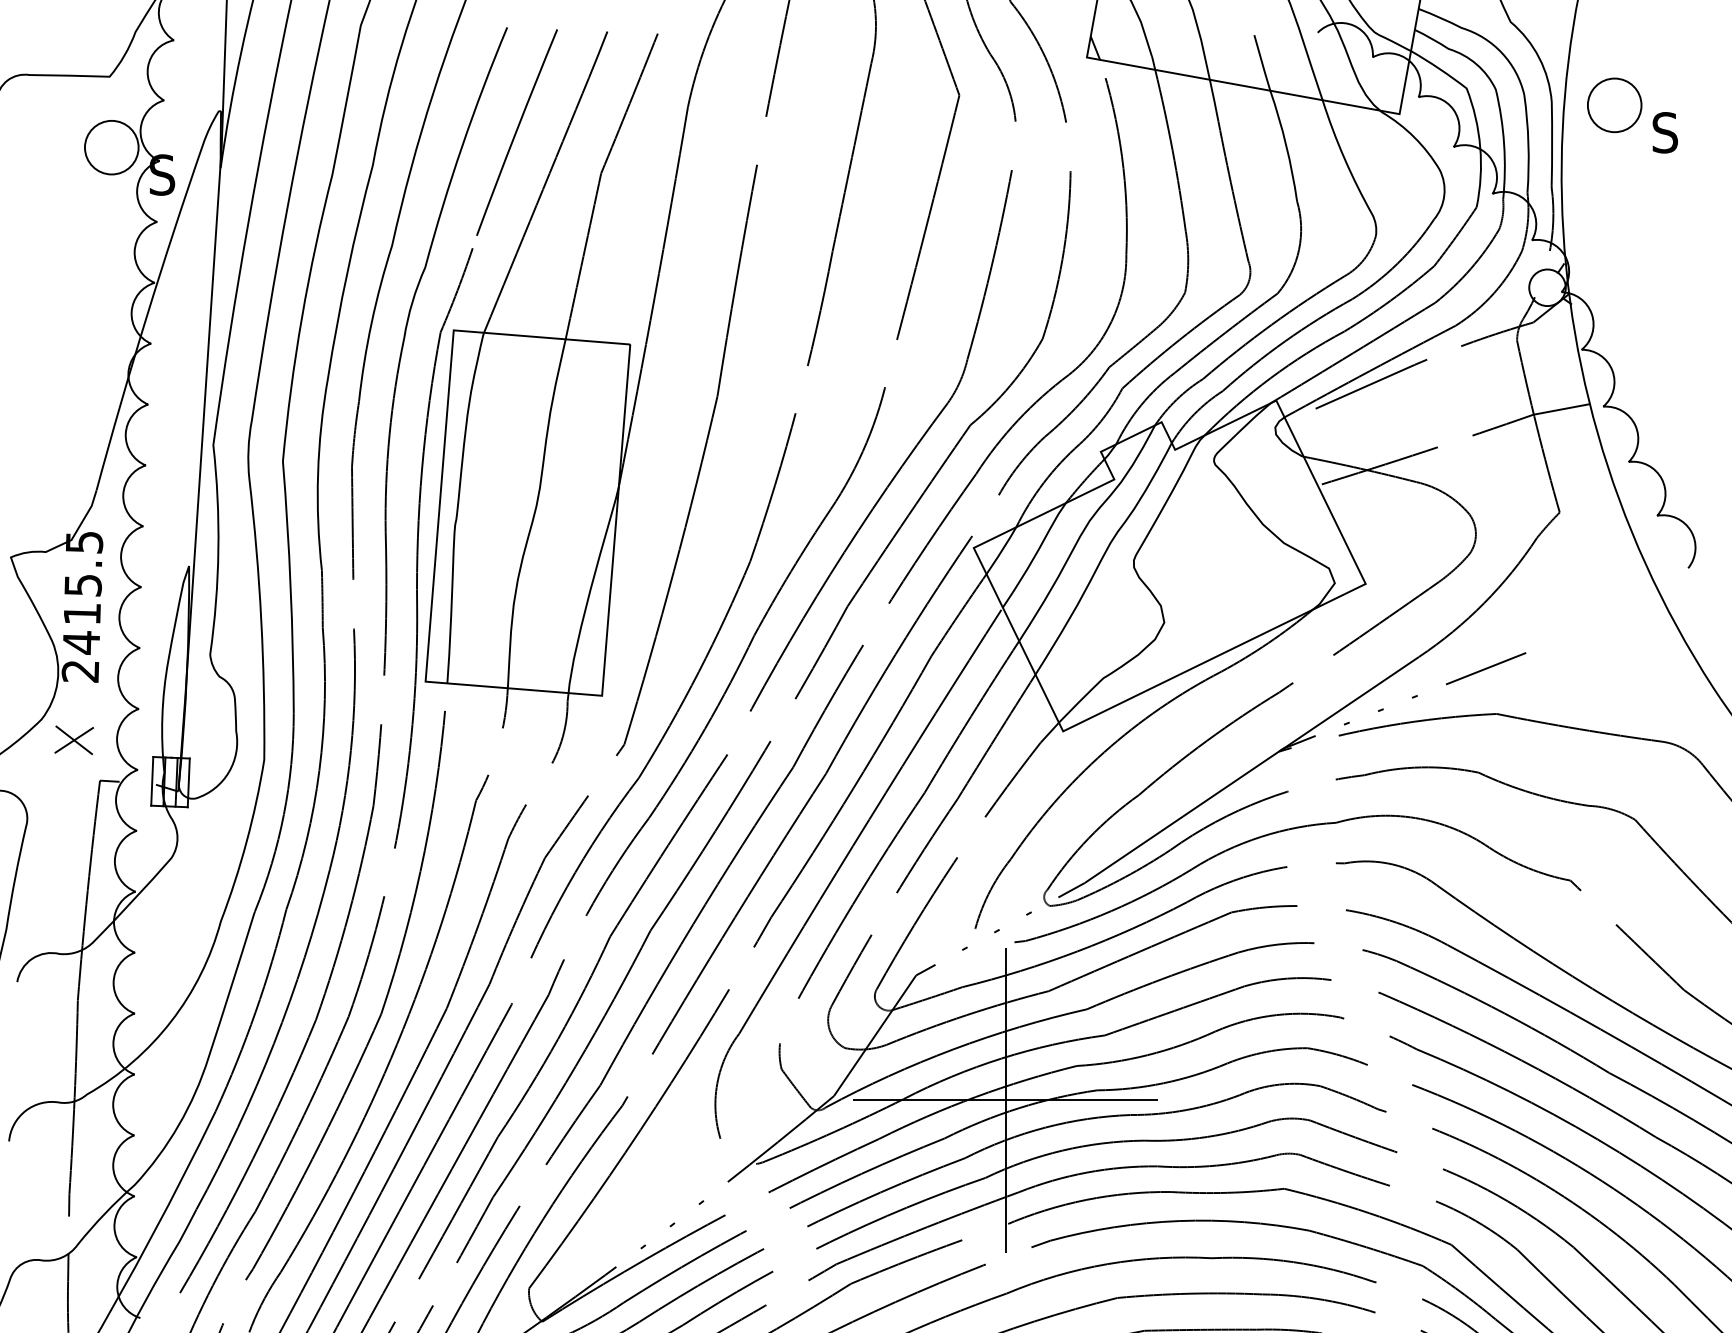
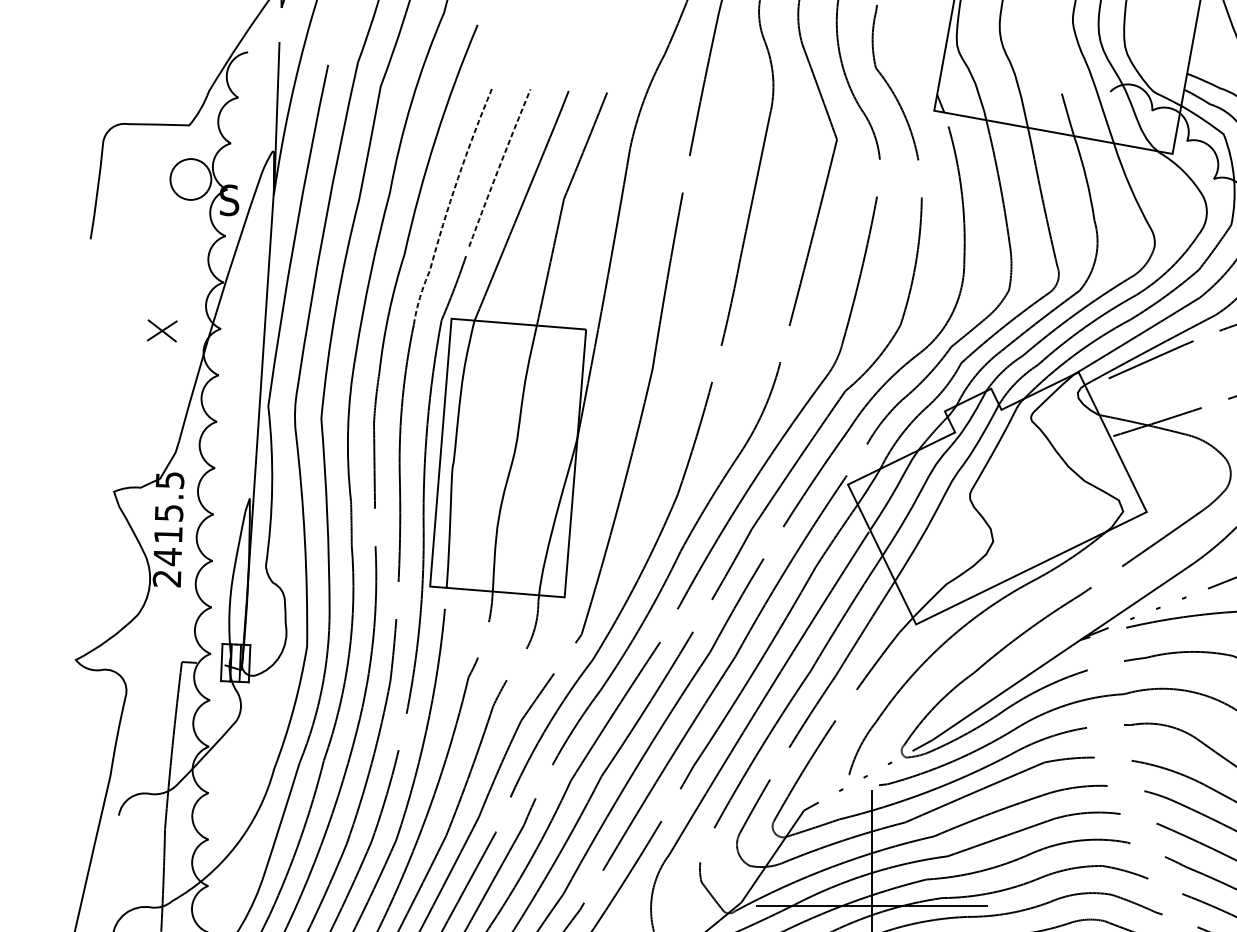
line: (516, 132) -> (499, 167), solid -> dashed
line: (449, 185) -> (448, 208), solid -> dashed
part: (74, 740) -> (162, 331), moved

